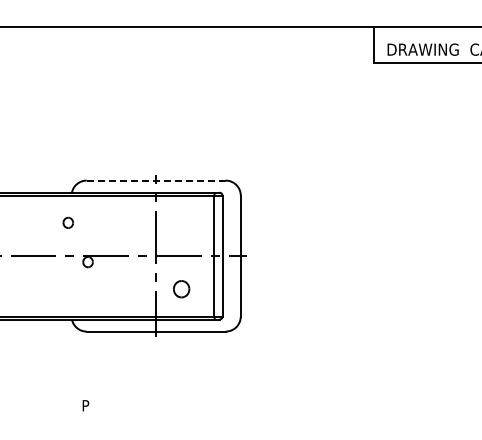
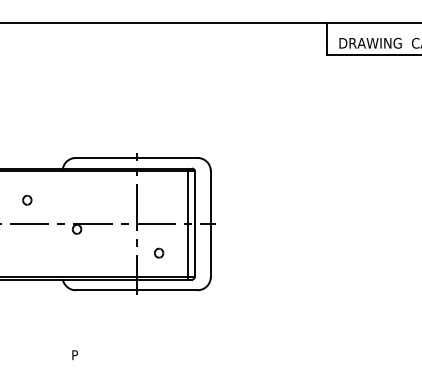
line: (156, 180) -> (136, 157), dashed -> solid
part: (67, 222) -> (26, 199), moved
part: (181, 289) -> (158, 253), size x0.62

